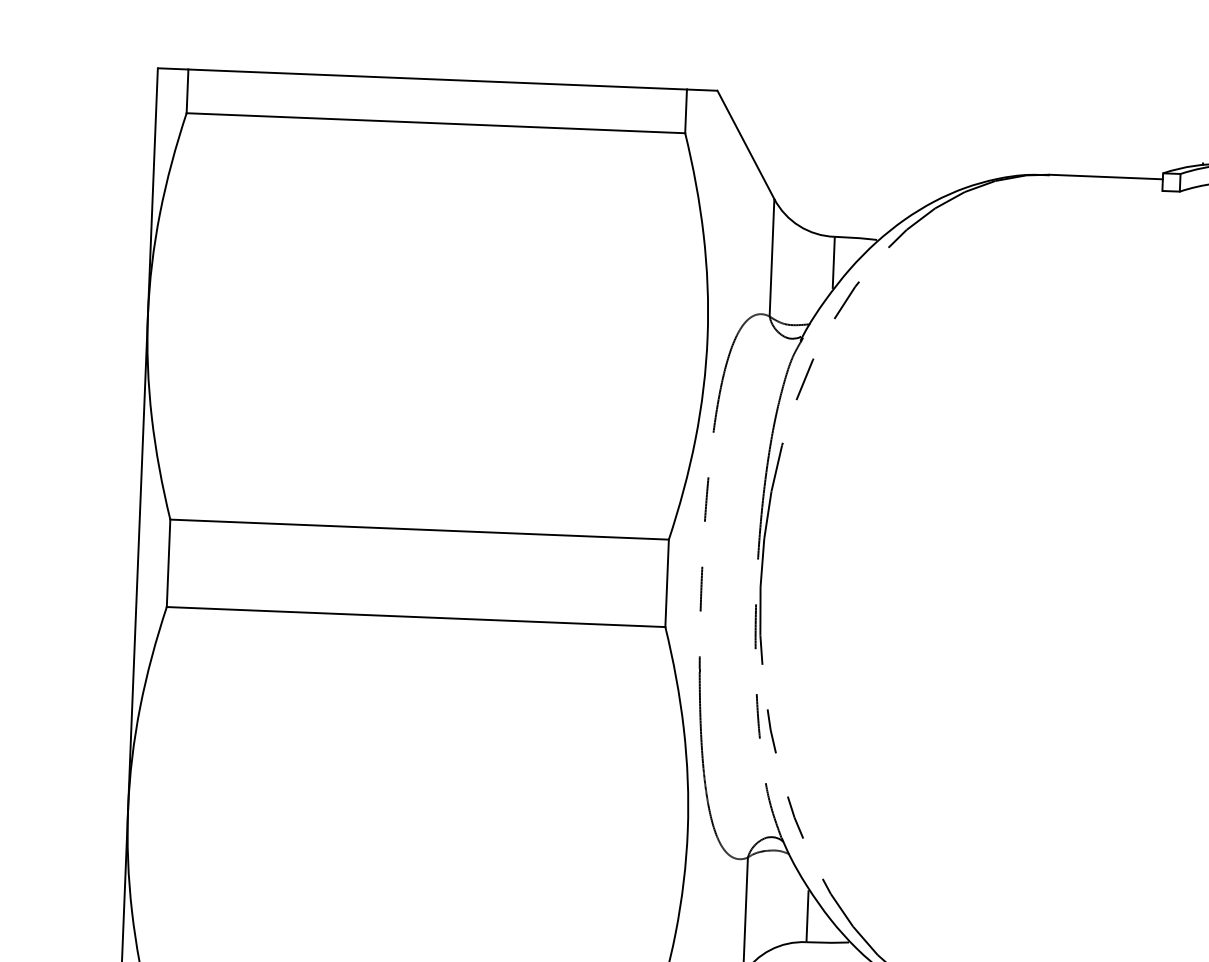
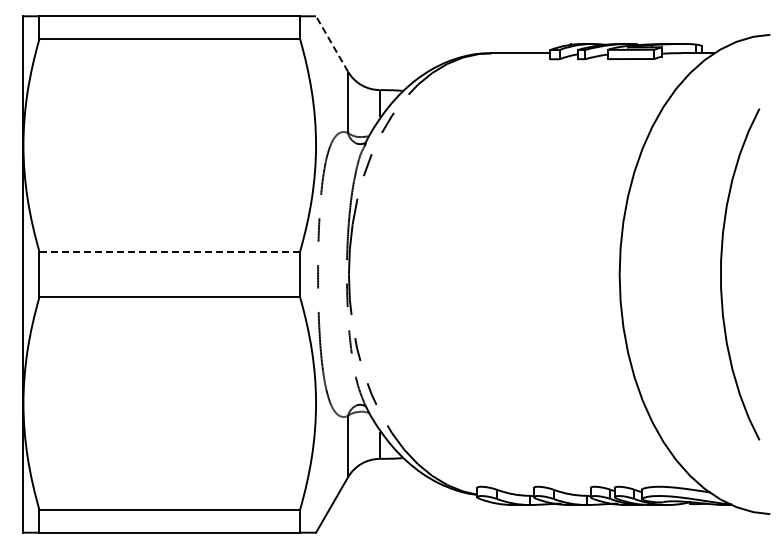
line: (746, 144) -> (332, 43), solid -> dashed
line: (419, 529) -> (169, 251), solid -> dashed

